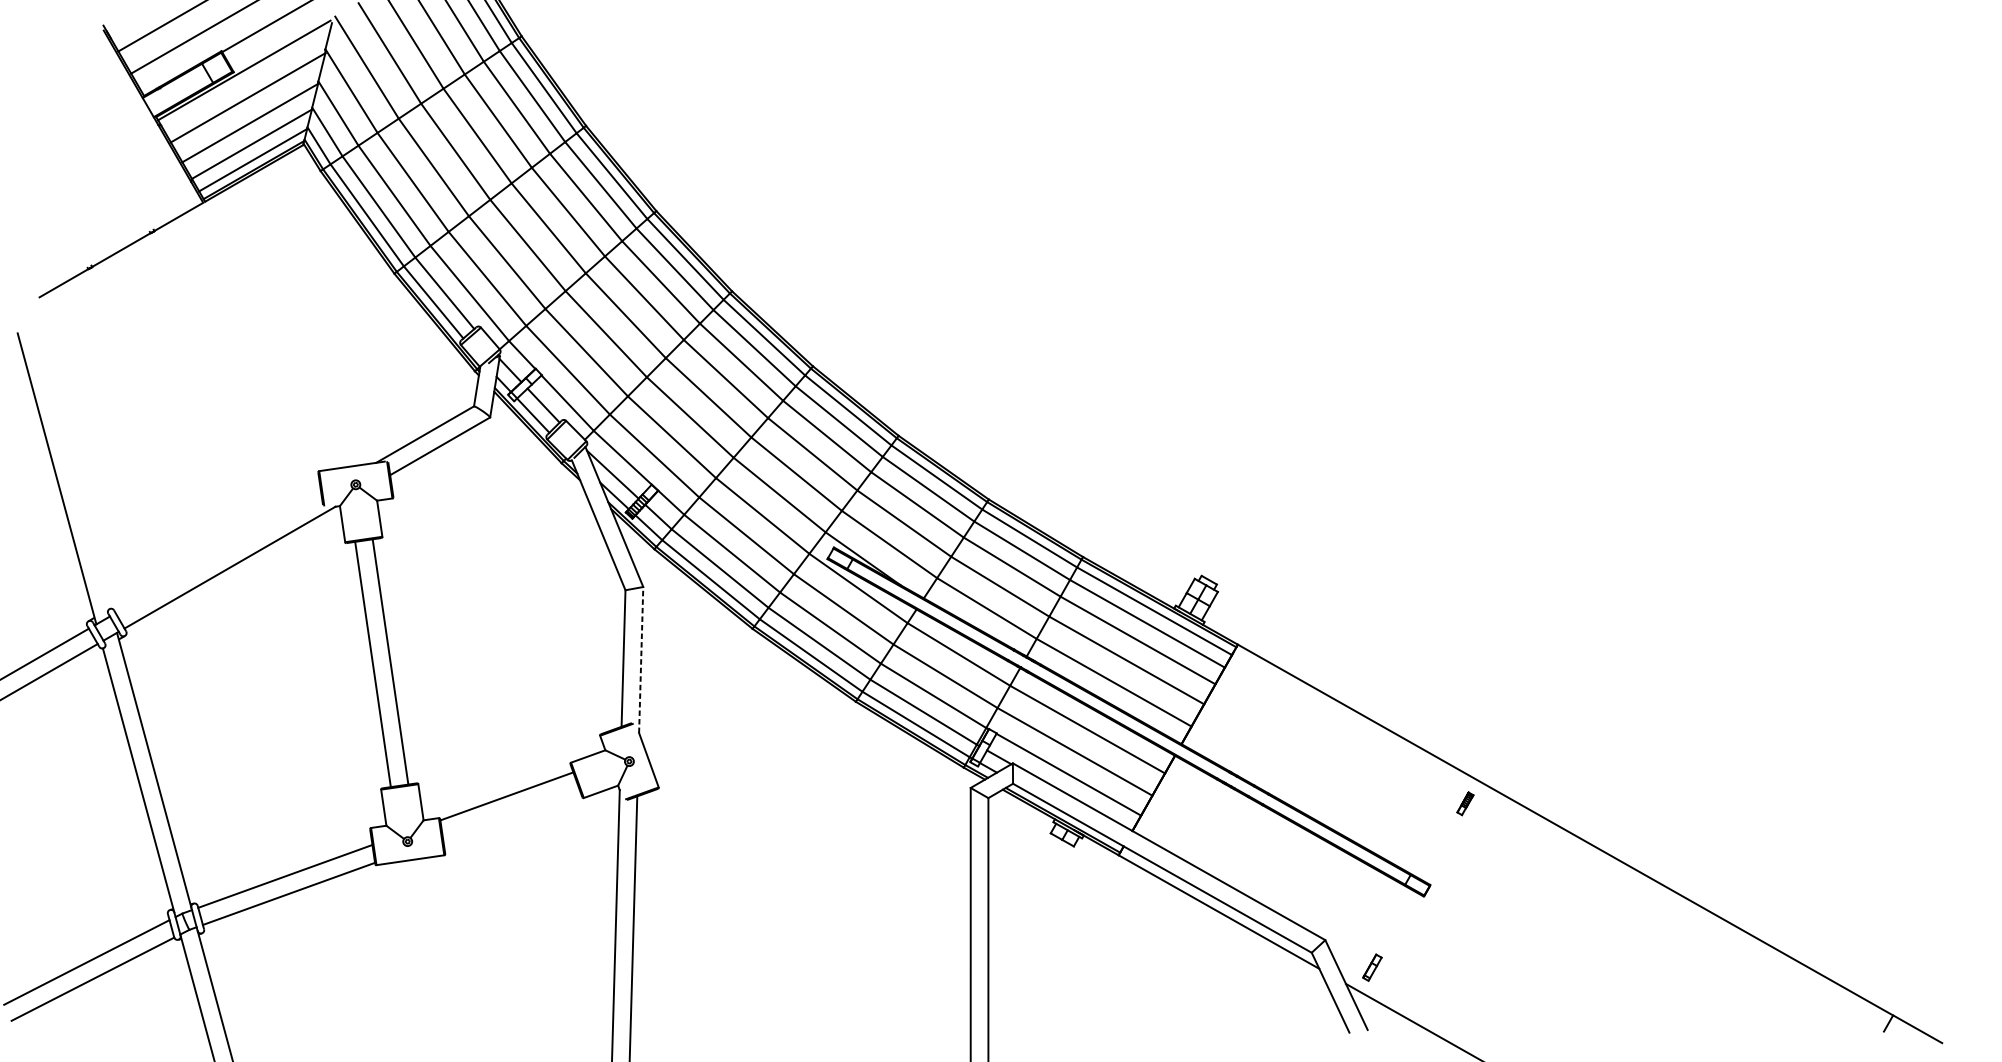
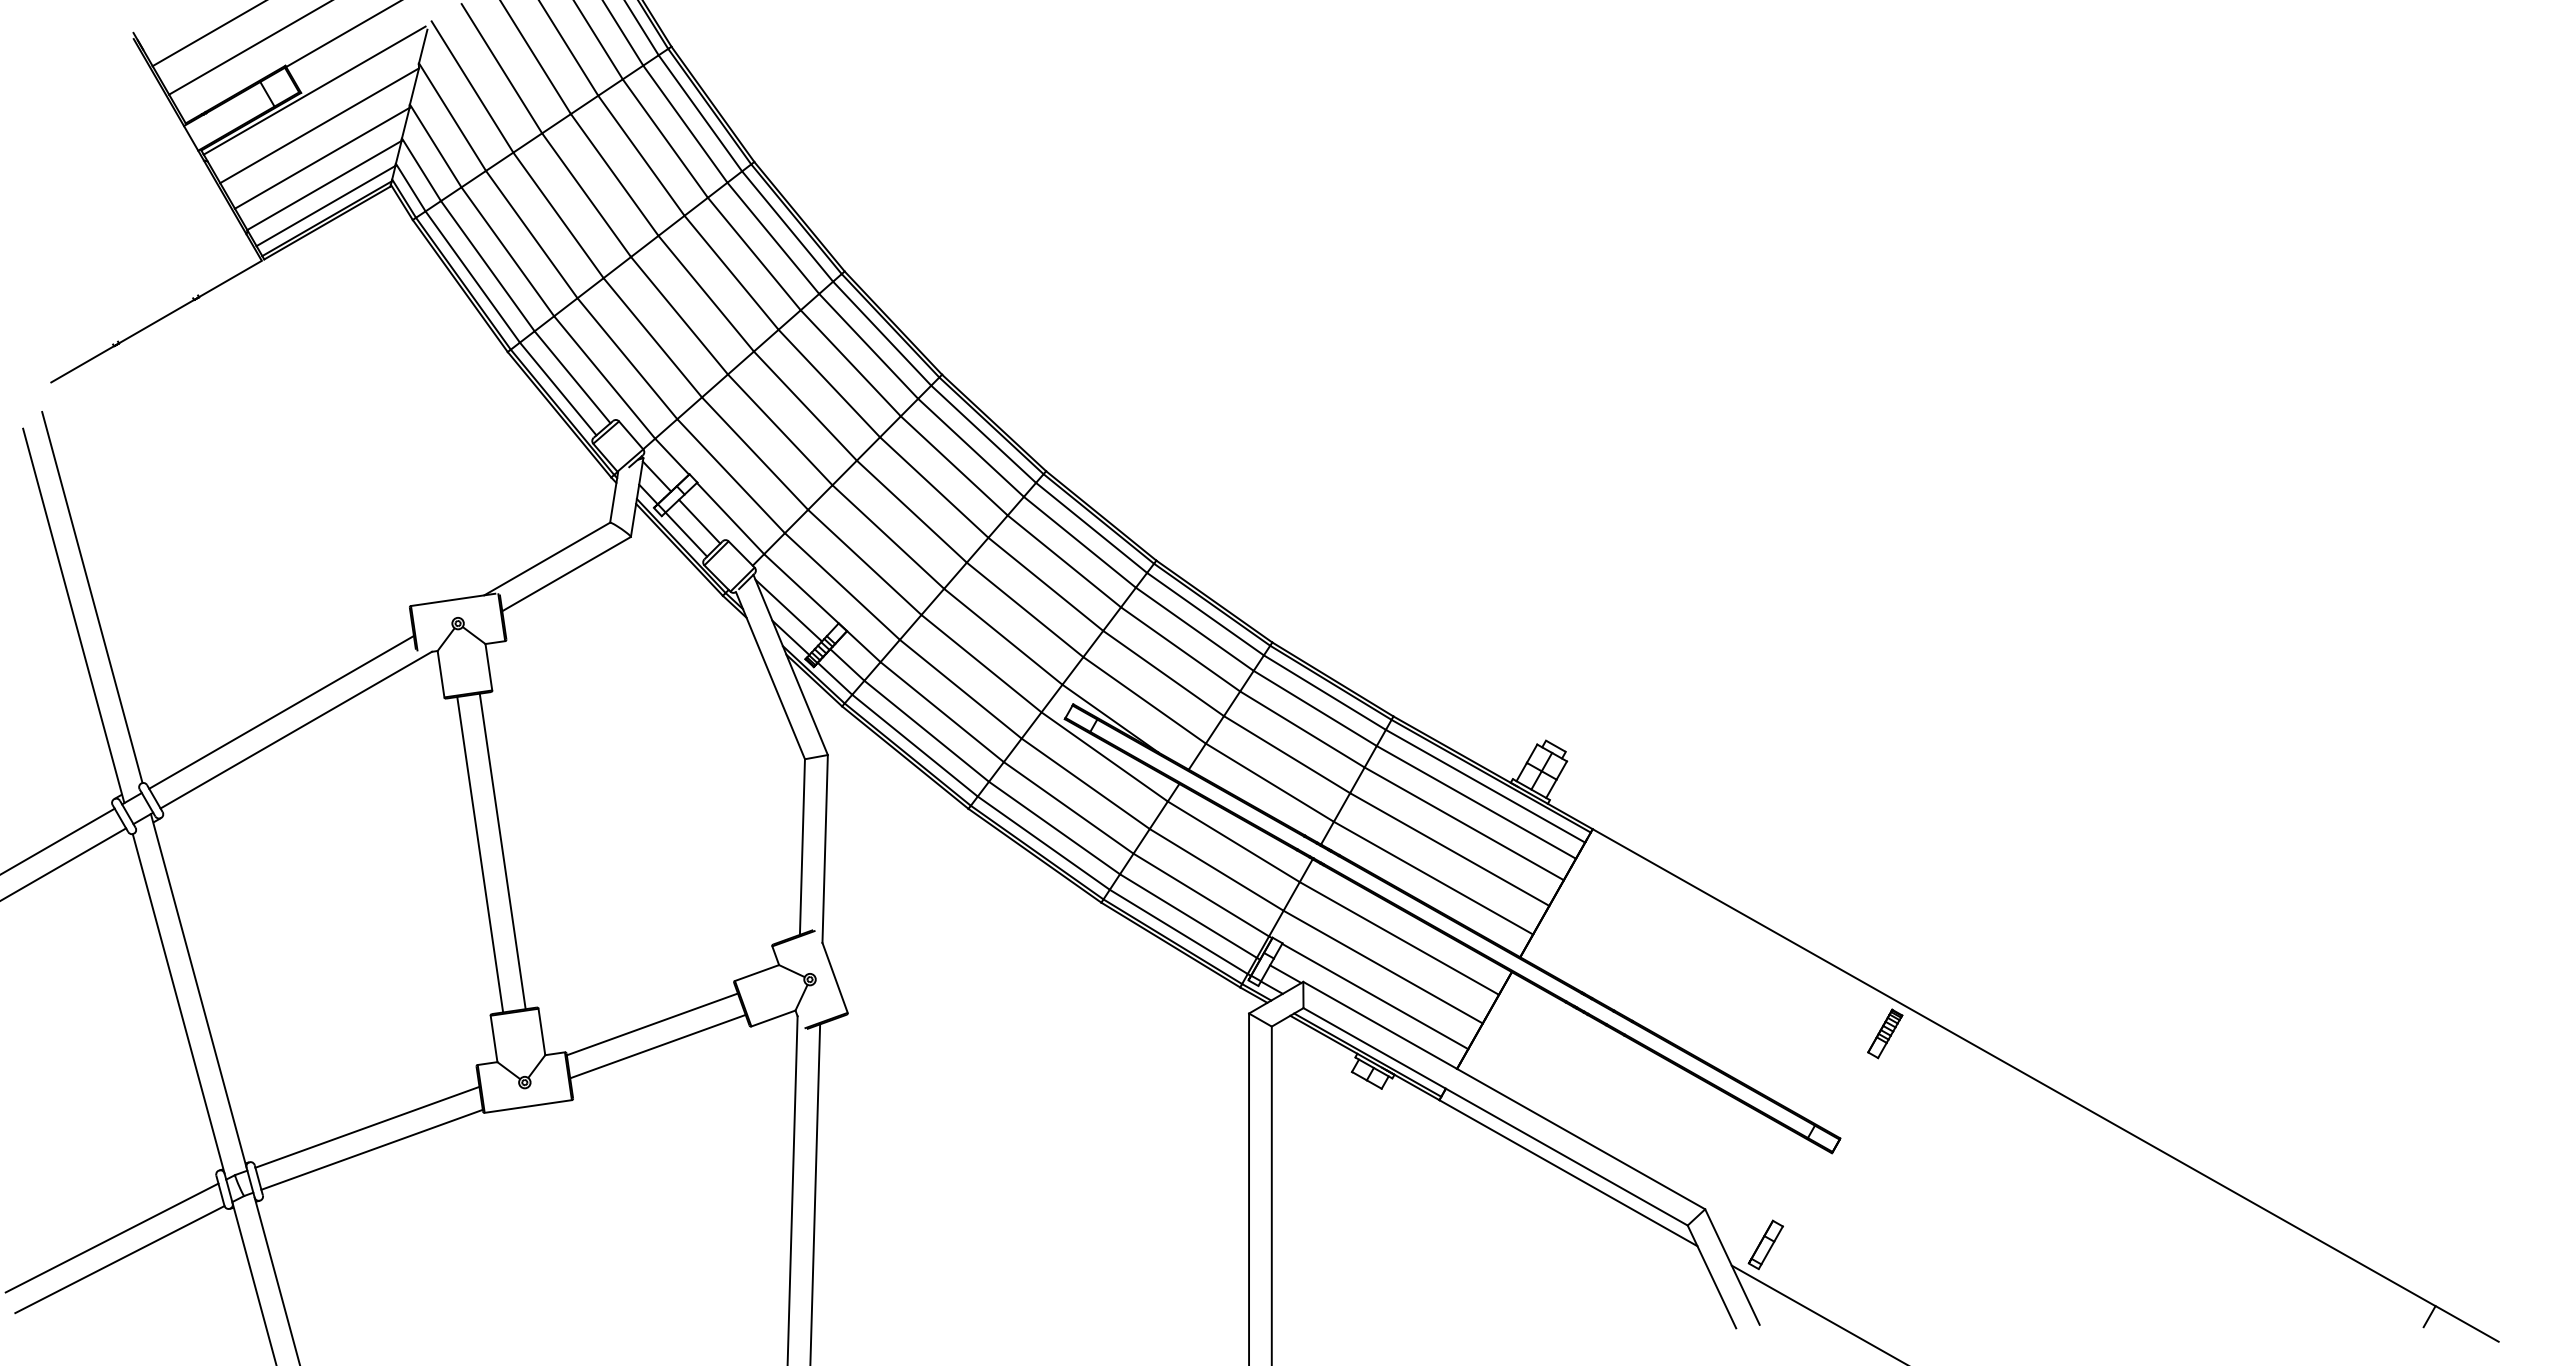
line: (71, 464) -> (92, 597), added
line: (218, 553) -> (281, 711), added
line: (641, 659) -> (825, 848), dashed -> solid
part: (1465, 803) -> (1885, 1033), size x1.67
line: (510, 813) -> (657, 1046), added
part: (1372, 967) -> (1765, 1244), size x1.43

